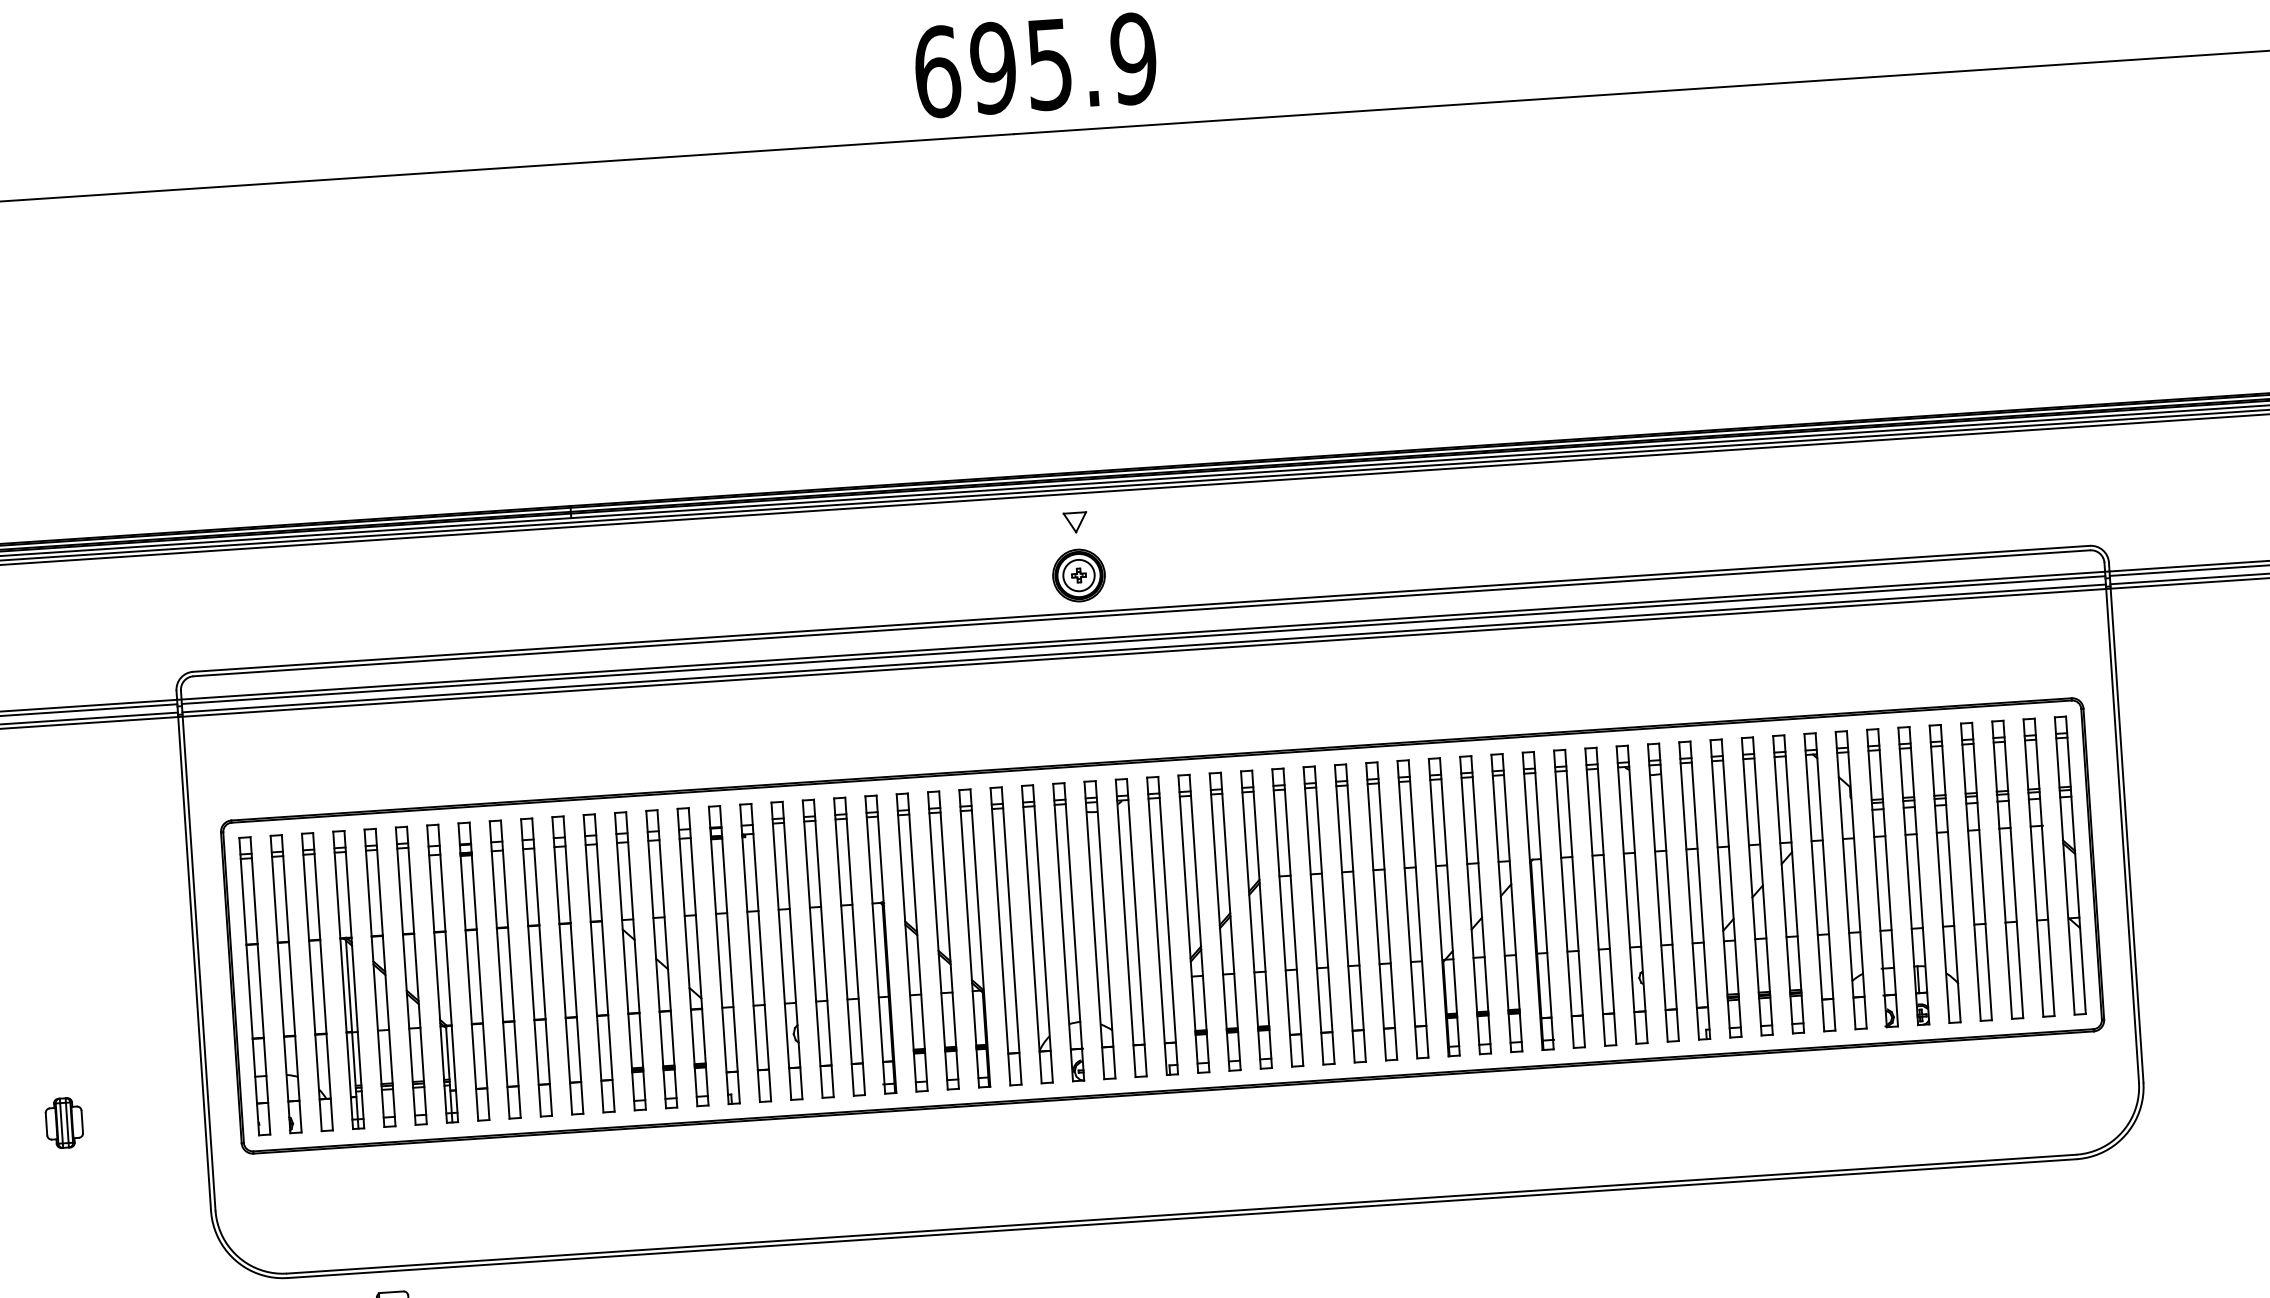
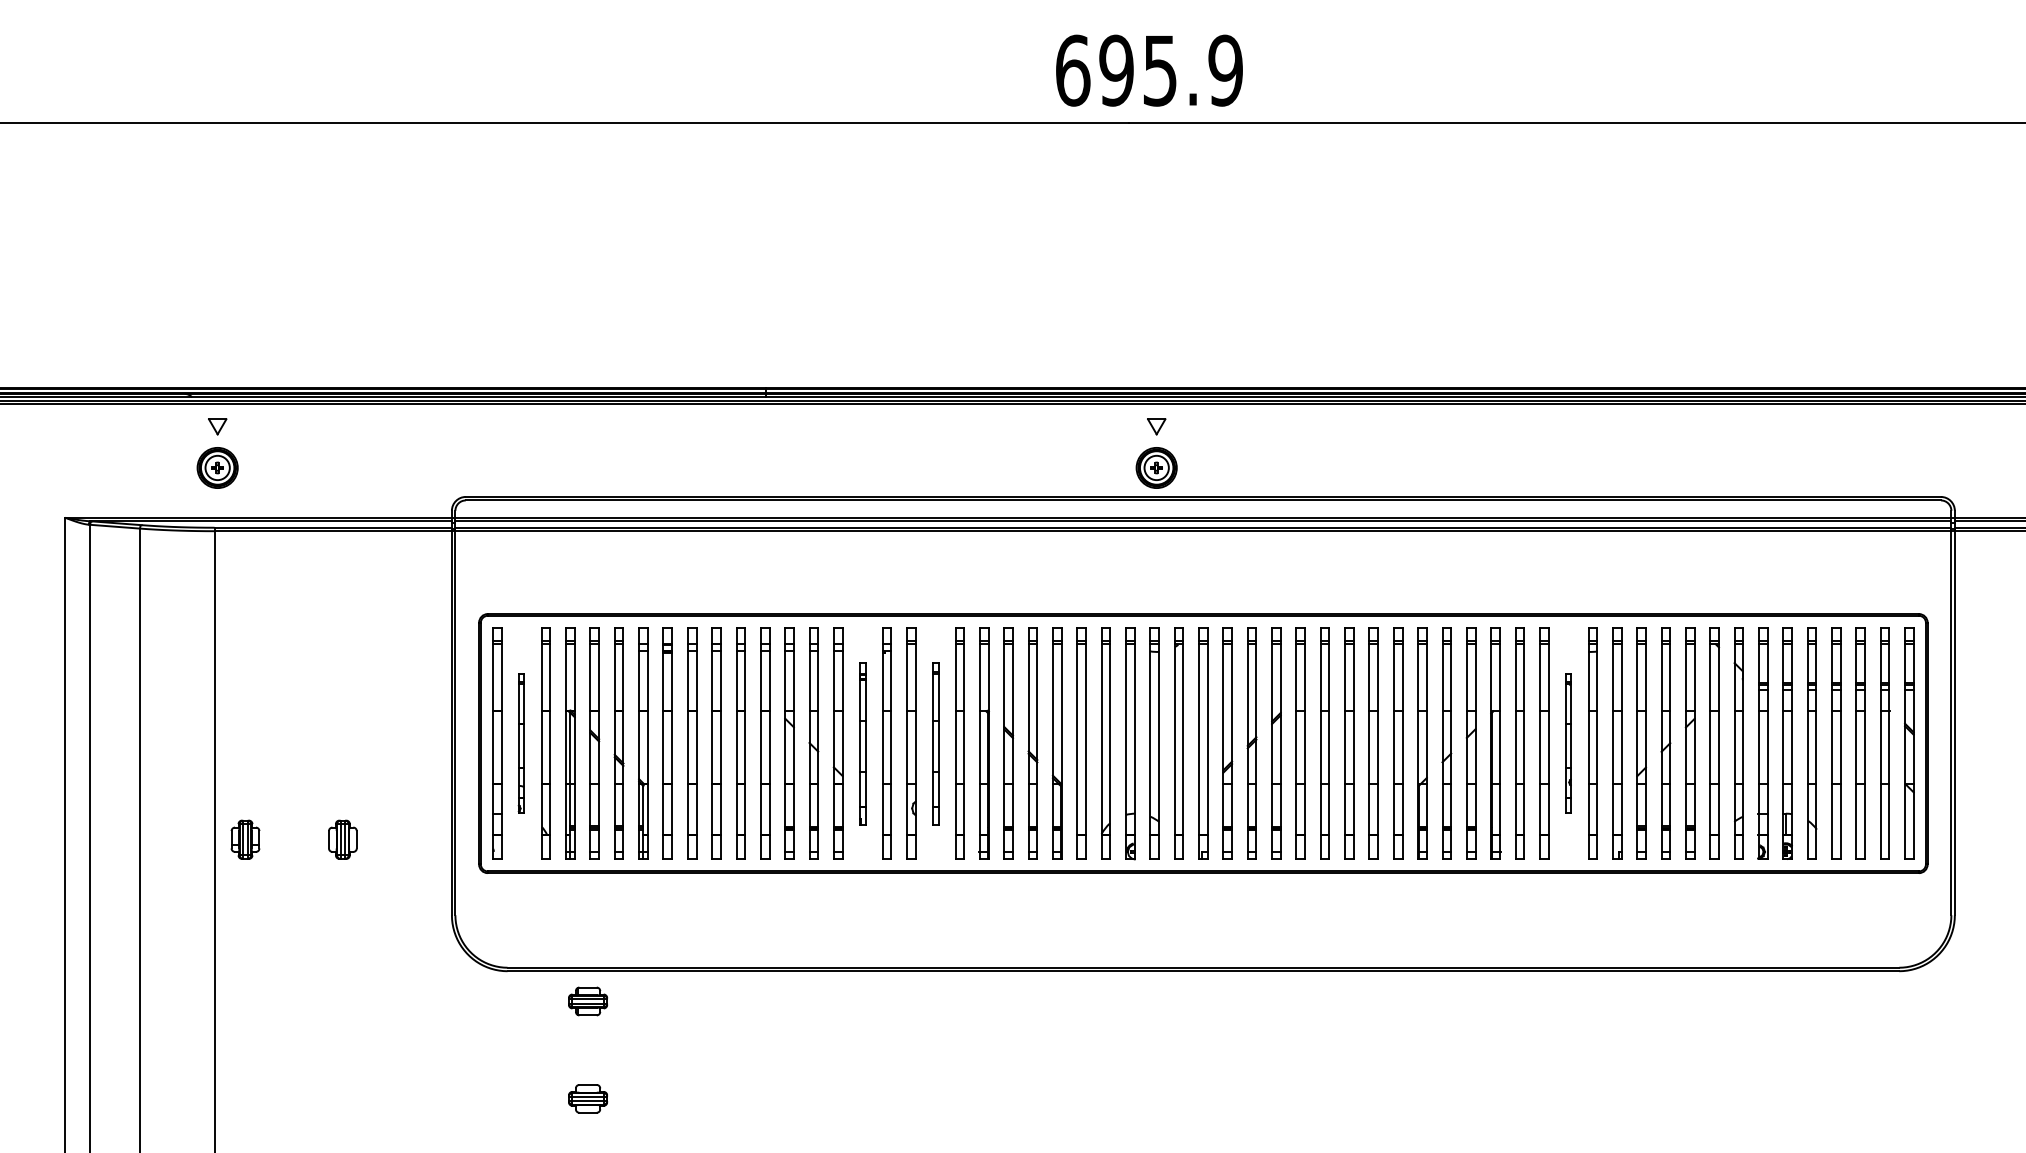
part: (1632, 894) -> (1568, 743), size x0.6
part: (818, 948) -> (935, 743), size x0.7
part: (724, 954) -> (862, 743), size x0.7
part: (285, 984) -> (521, 743), size x0.6

